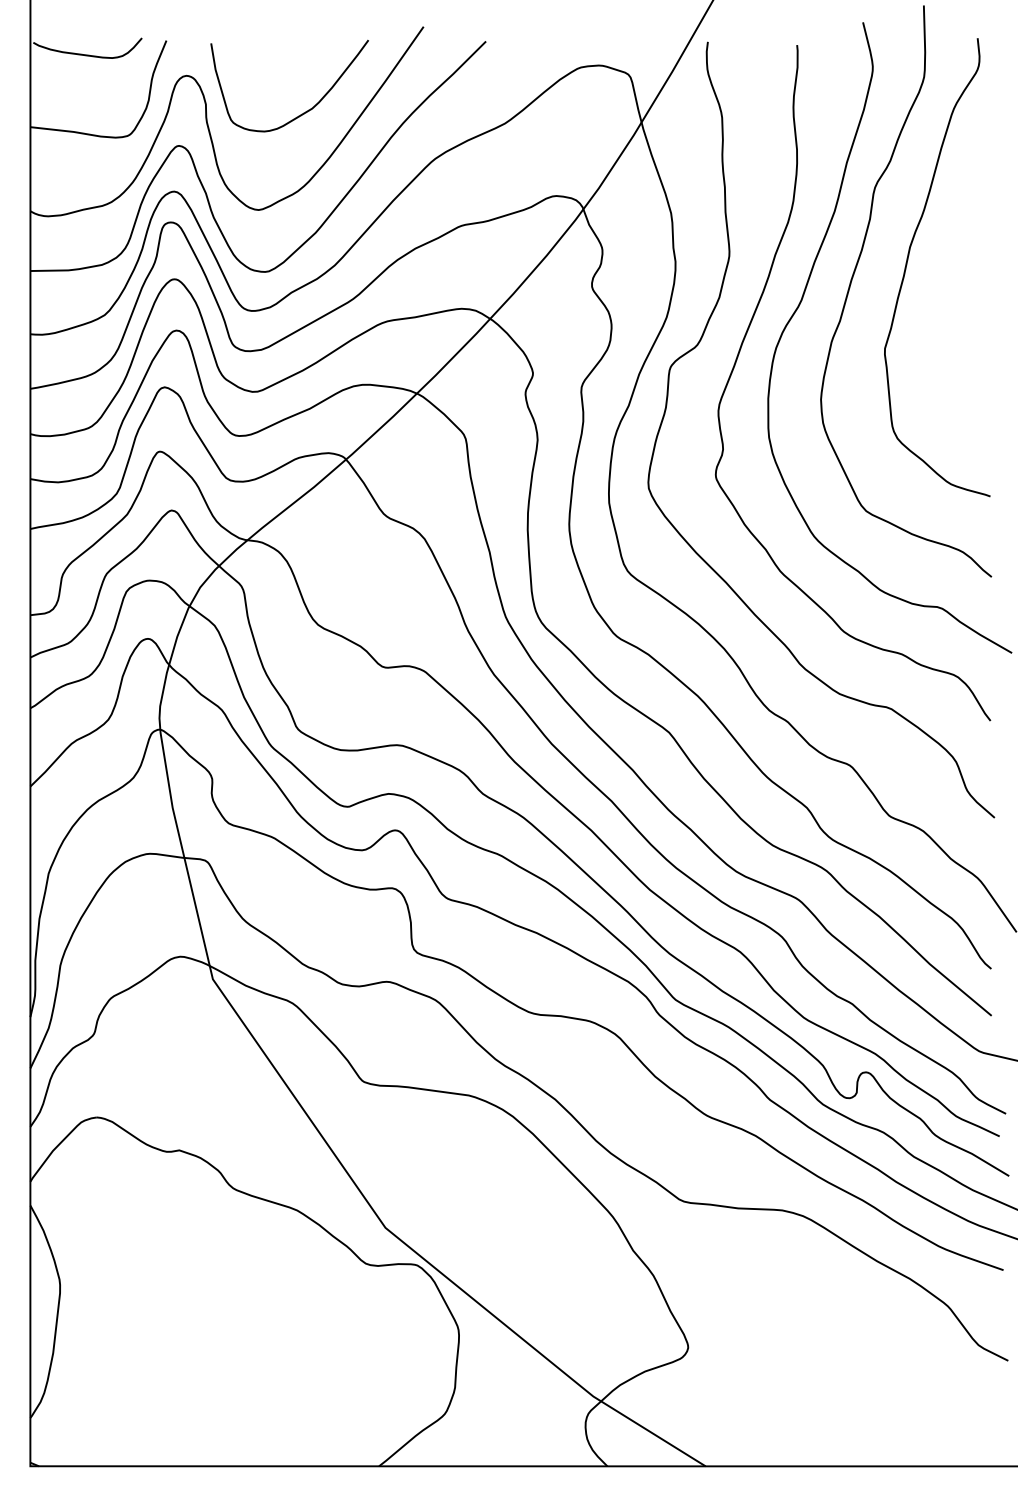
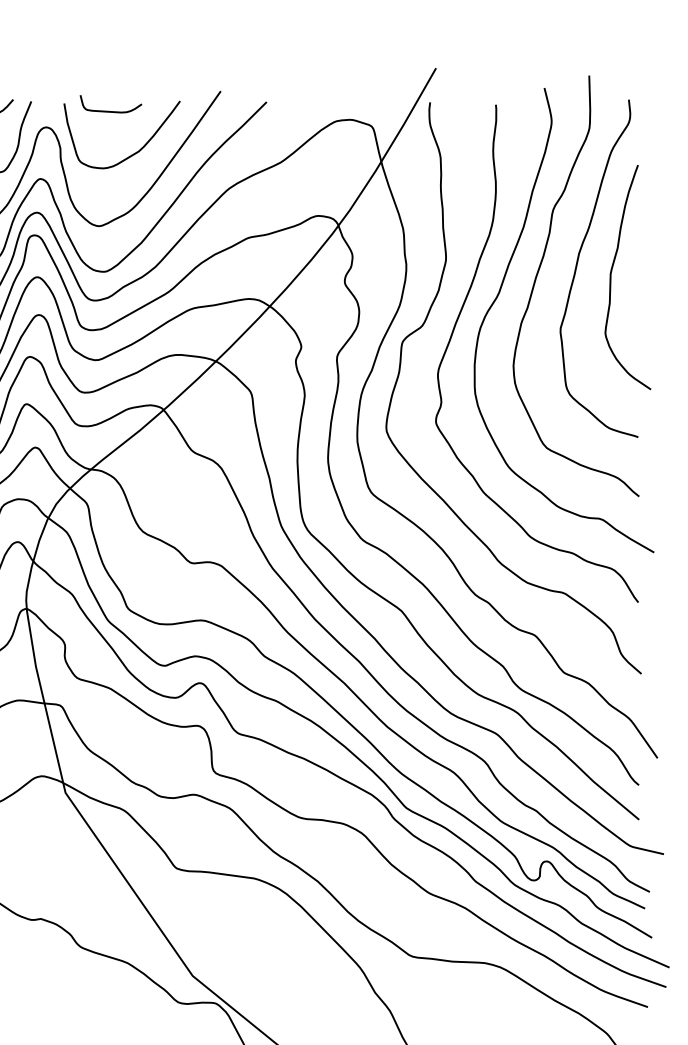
curve: (273, 53) -> (110, 110), added
curve: (954, 273) -> (611, 272), added

